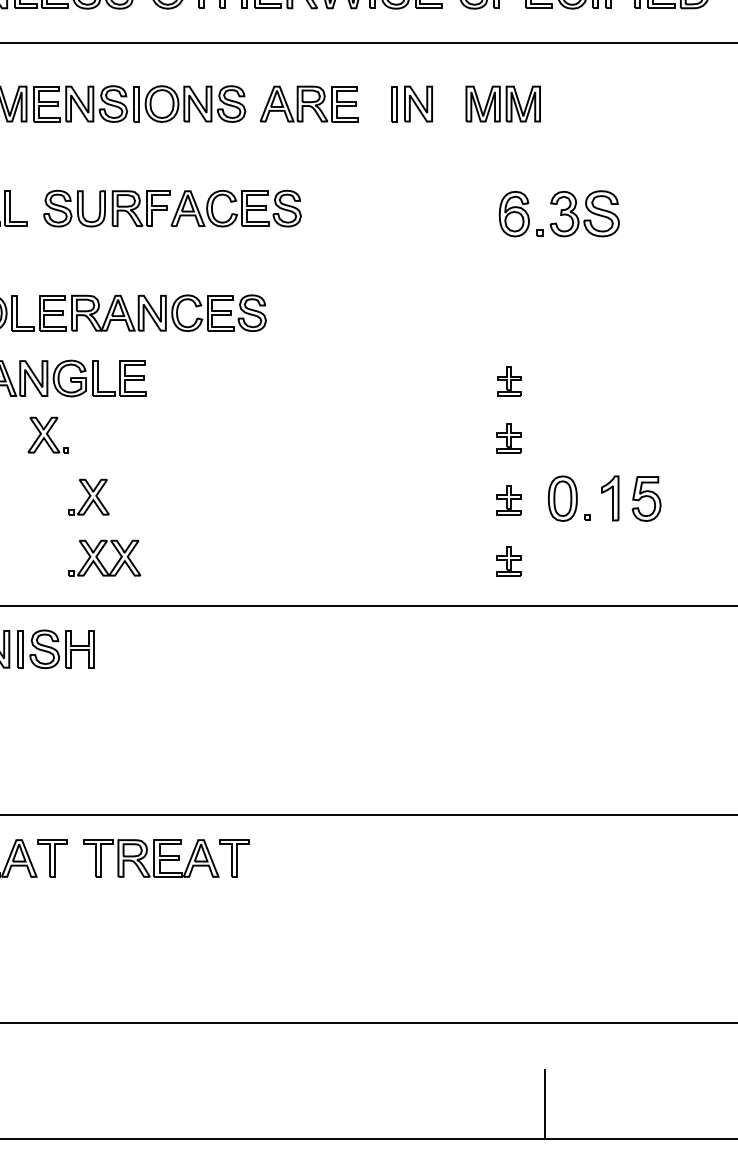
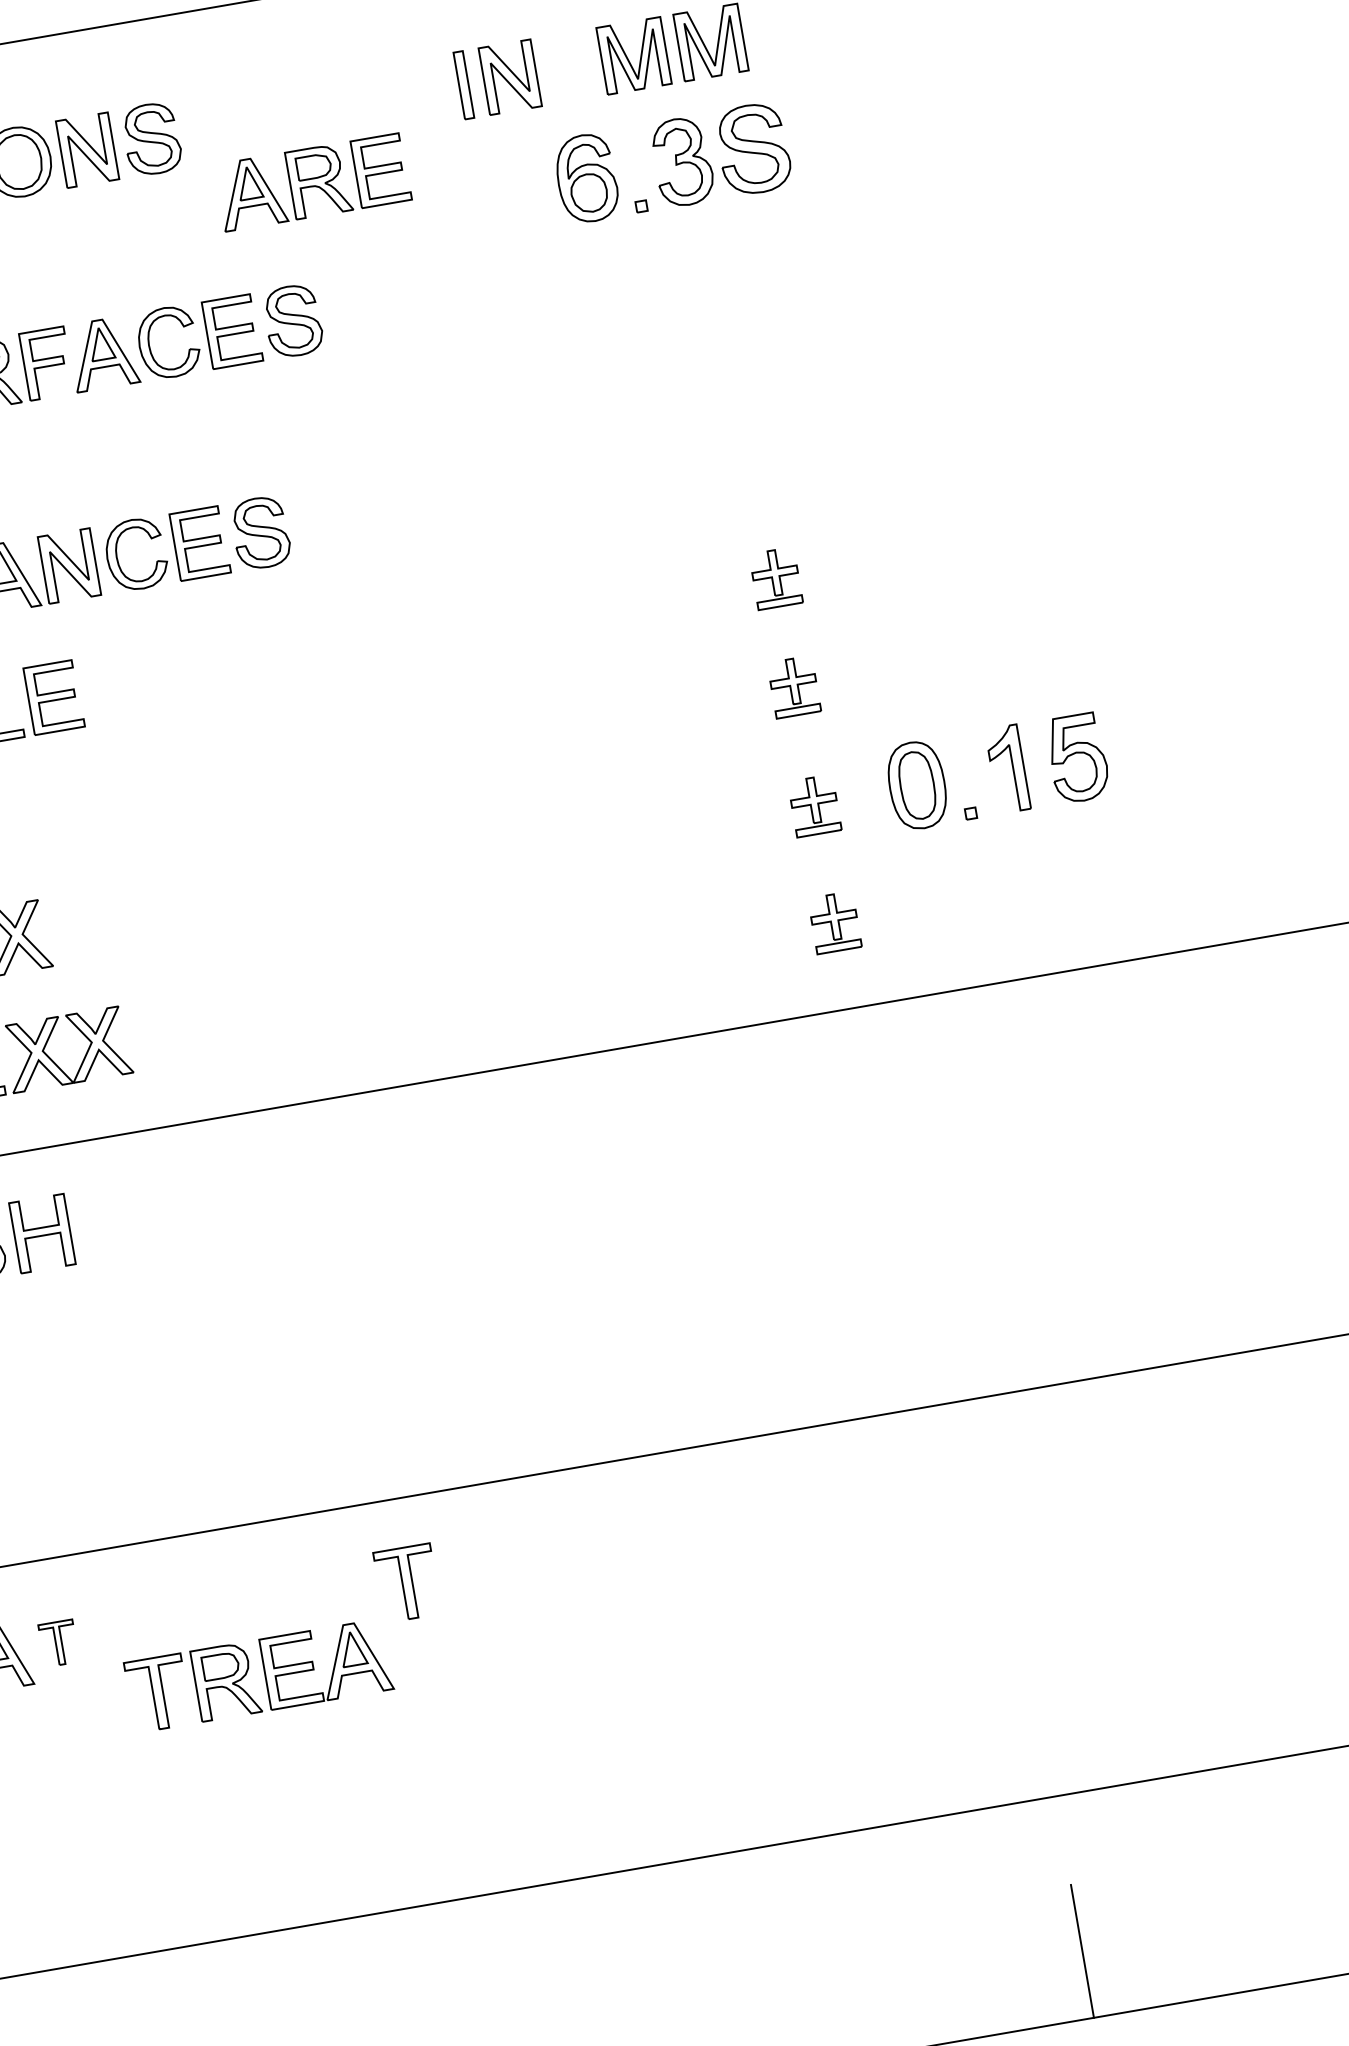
part: (309, 103) -> (313, 181), moved
part: (558, 213) -> (670, 162), moved
part: (52, 858) -> (58, 1643), size x0.6
part: (151, 858) -> (259, 1675), moved

